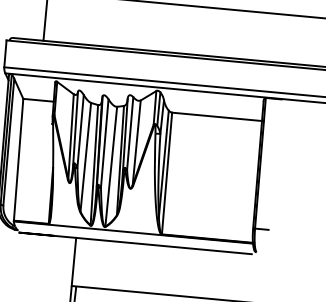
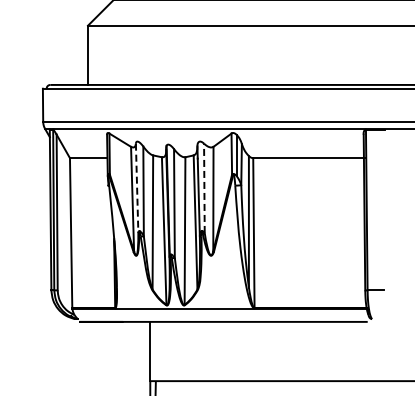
line: (75, 128) -> (137, 188), solid -> dashed
line: (130, 133) -> (204, 188), solid -> dashed

